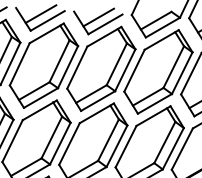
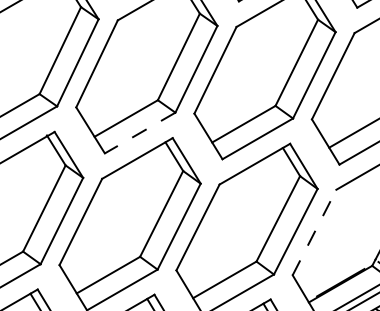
line: (98, 101) -> (140, 133), solid -> dashed
line: (182, 148) -> (314, 231), solid -> dashed

